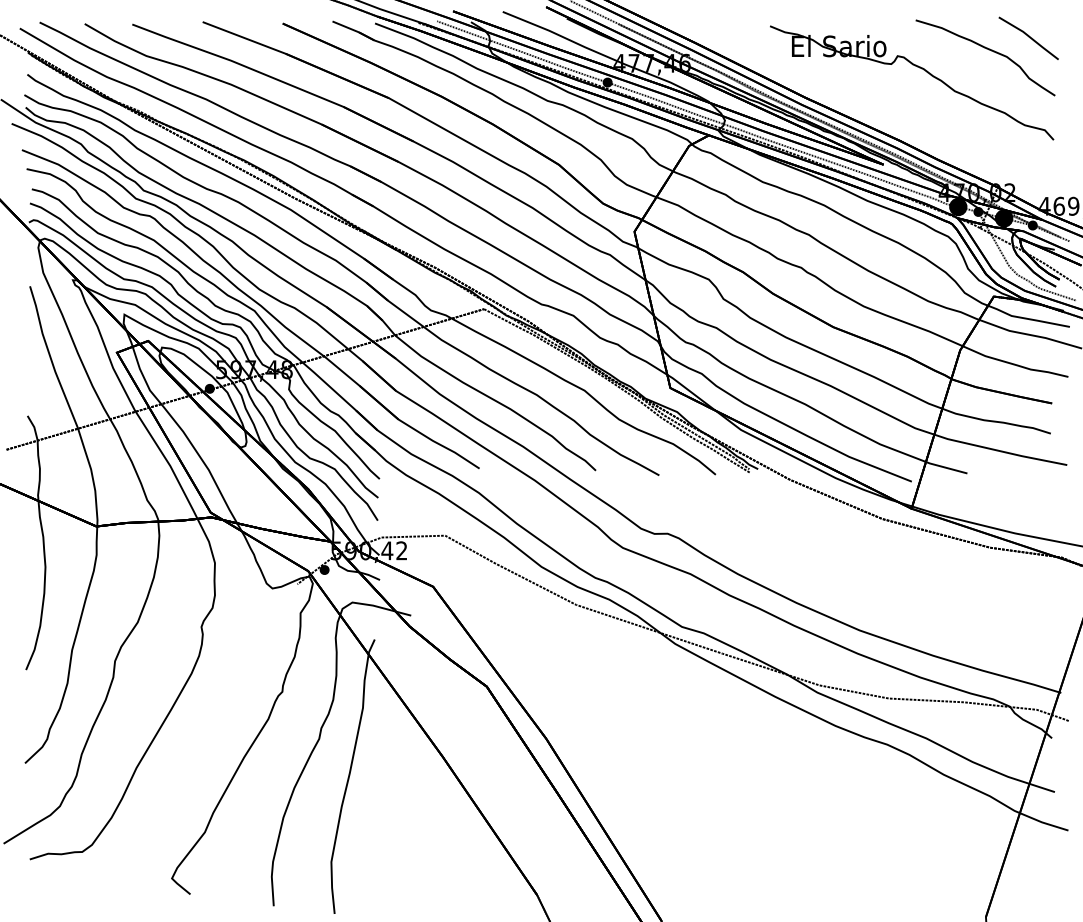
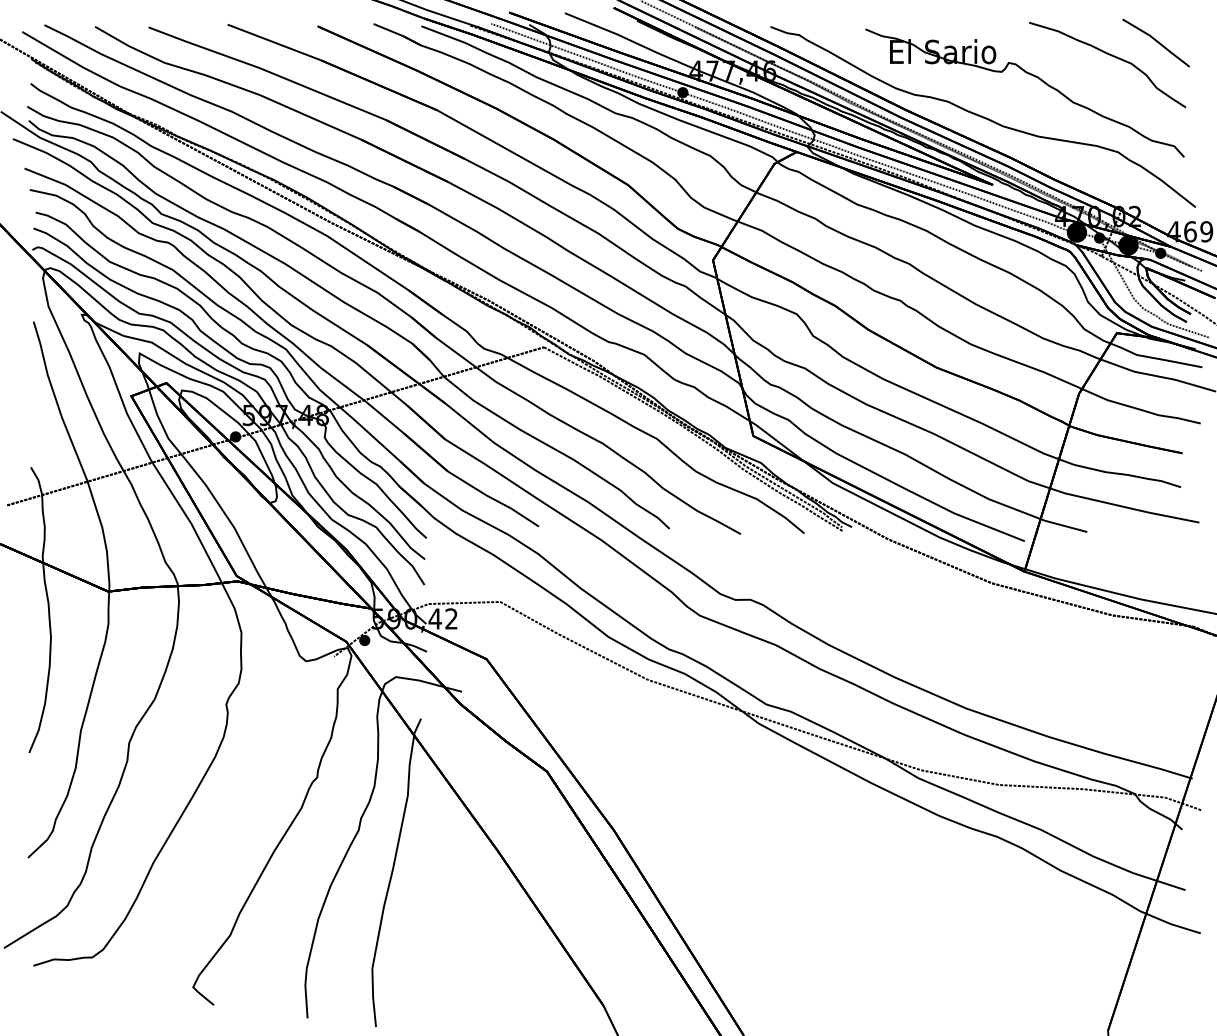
part: (875, 103) -> (983, 116), added

